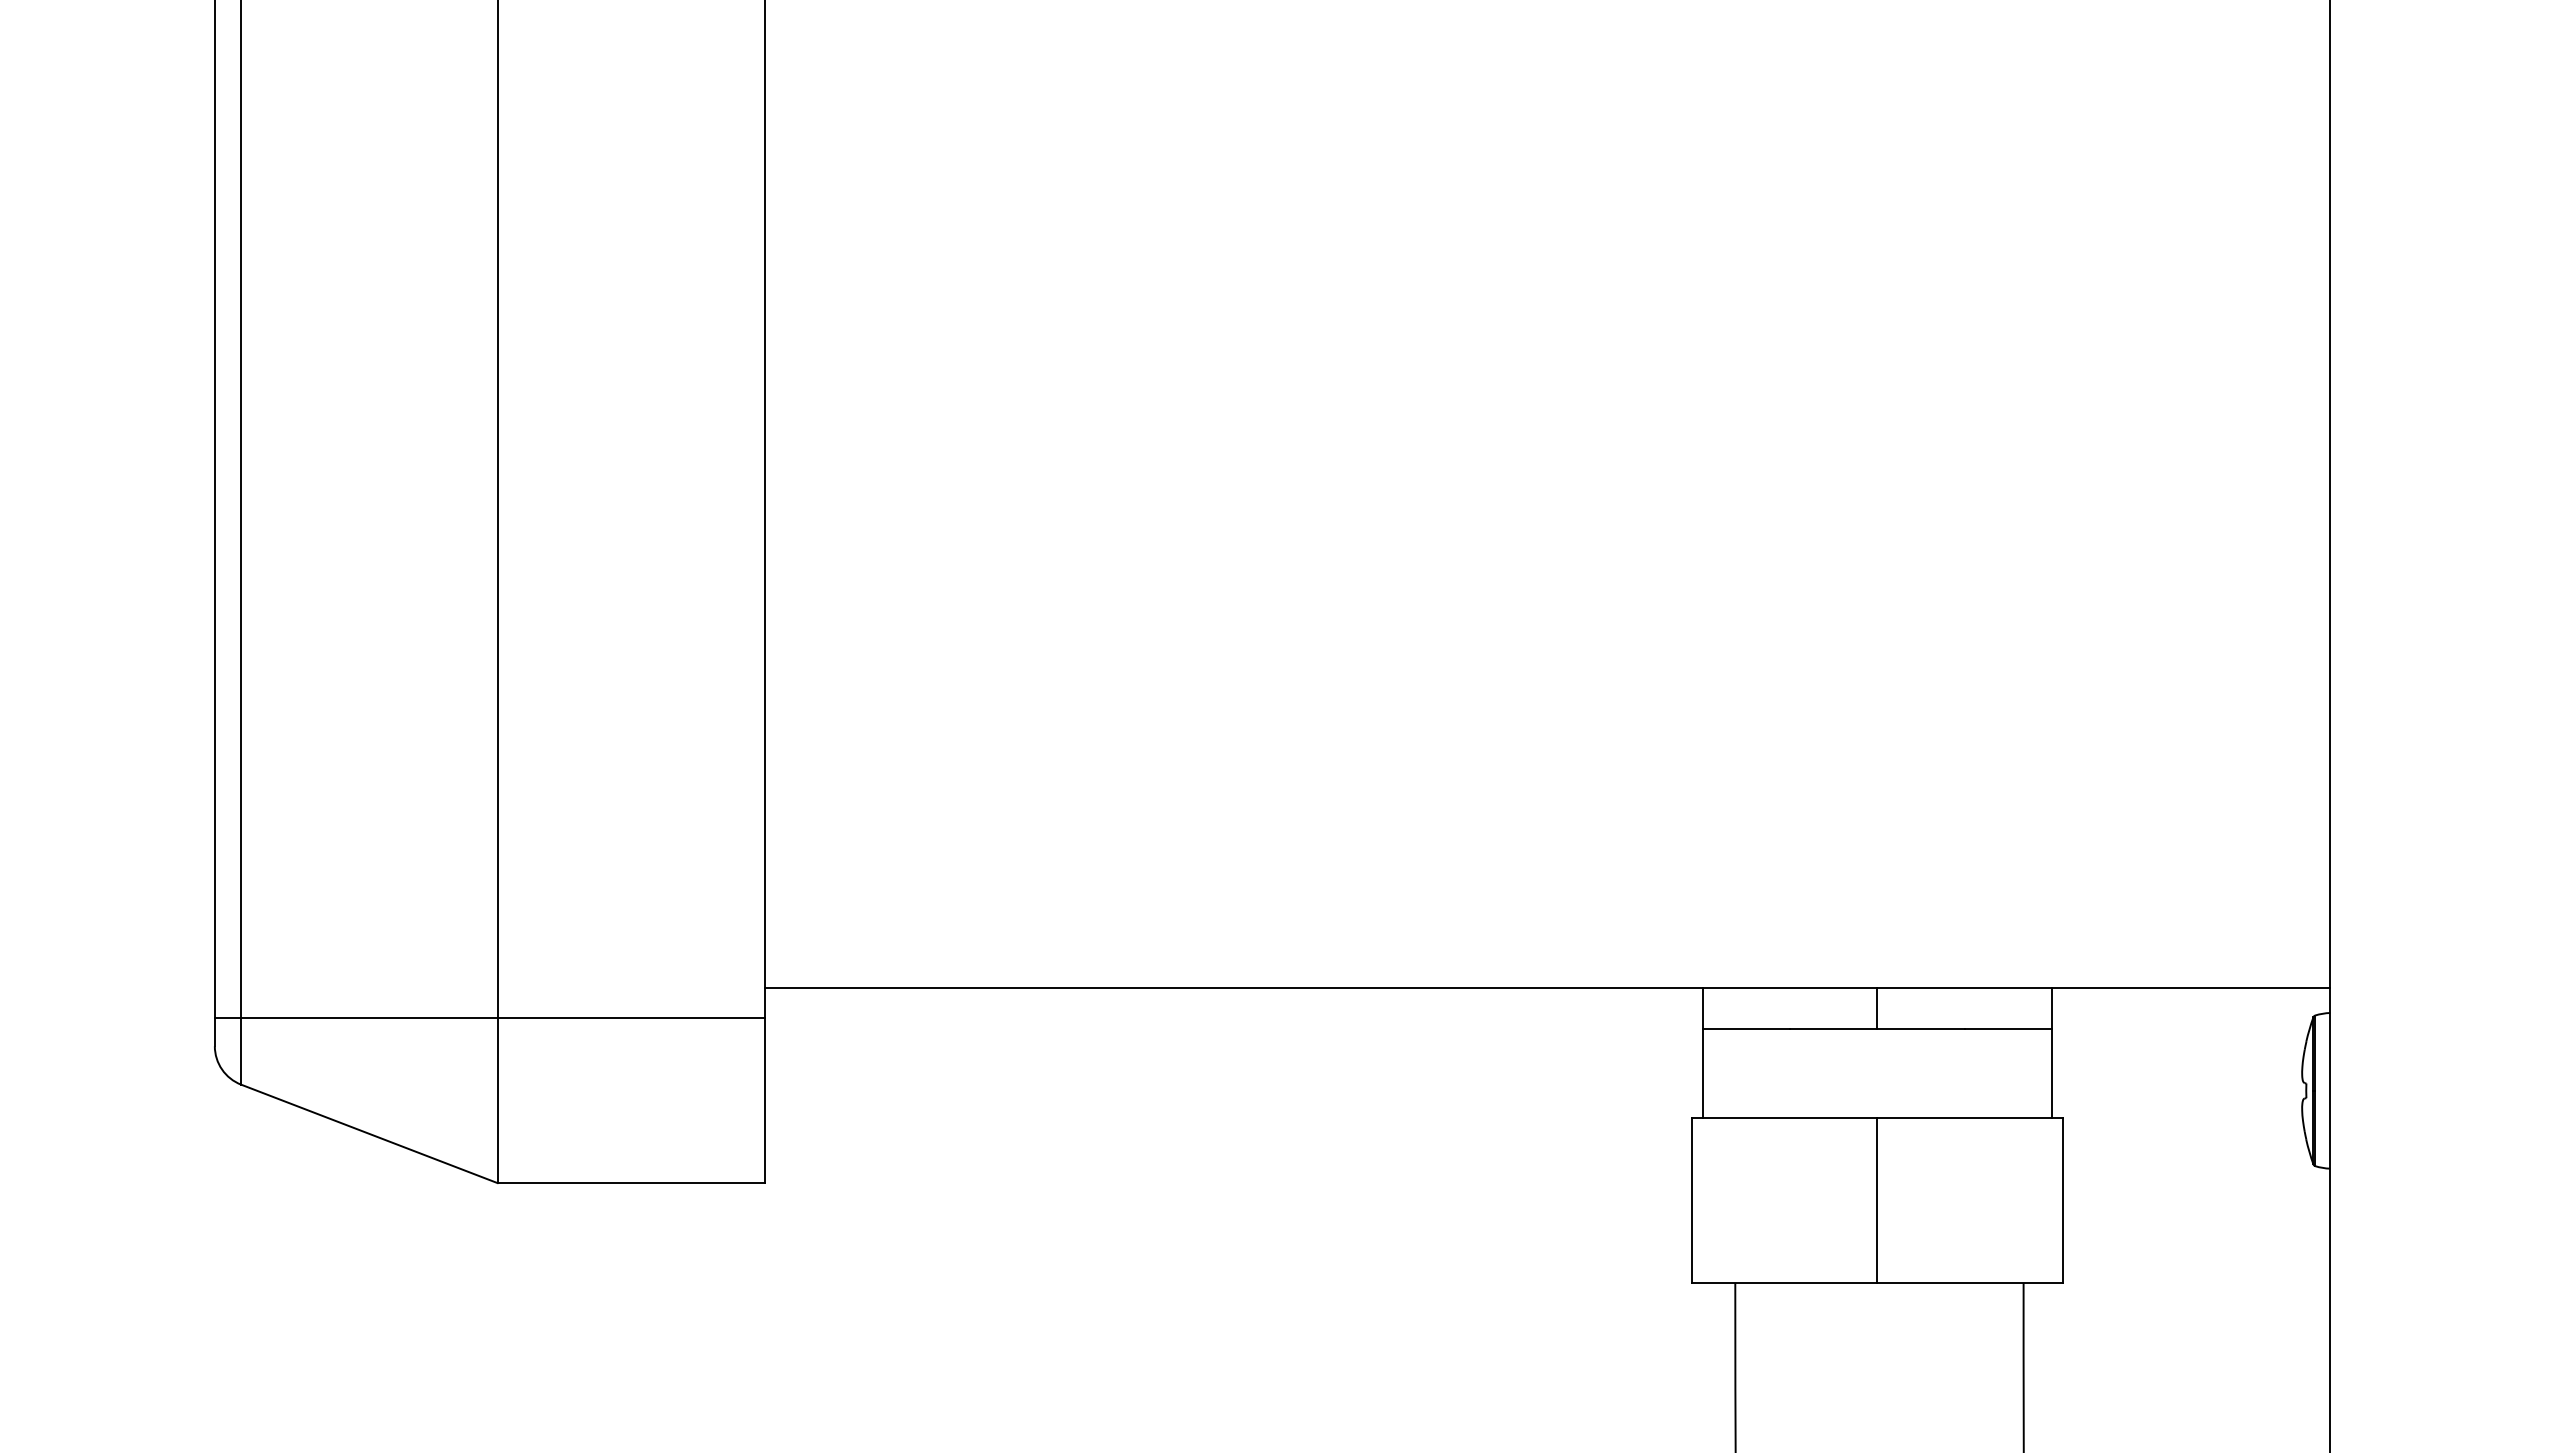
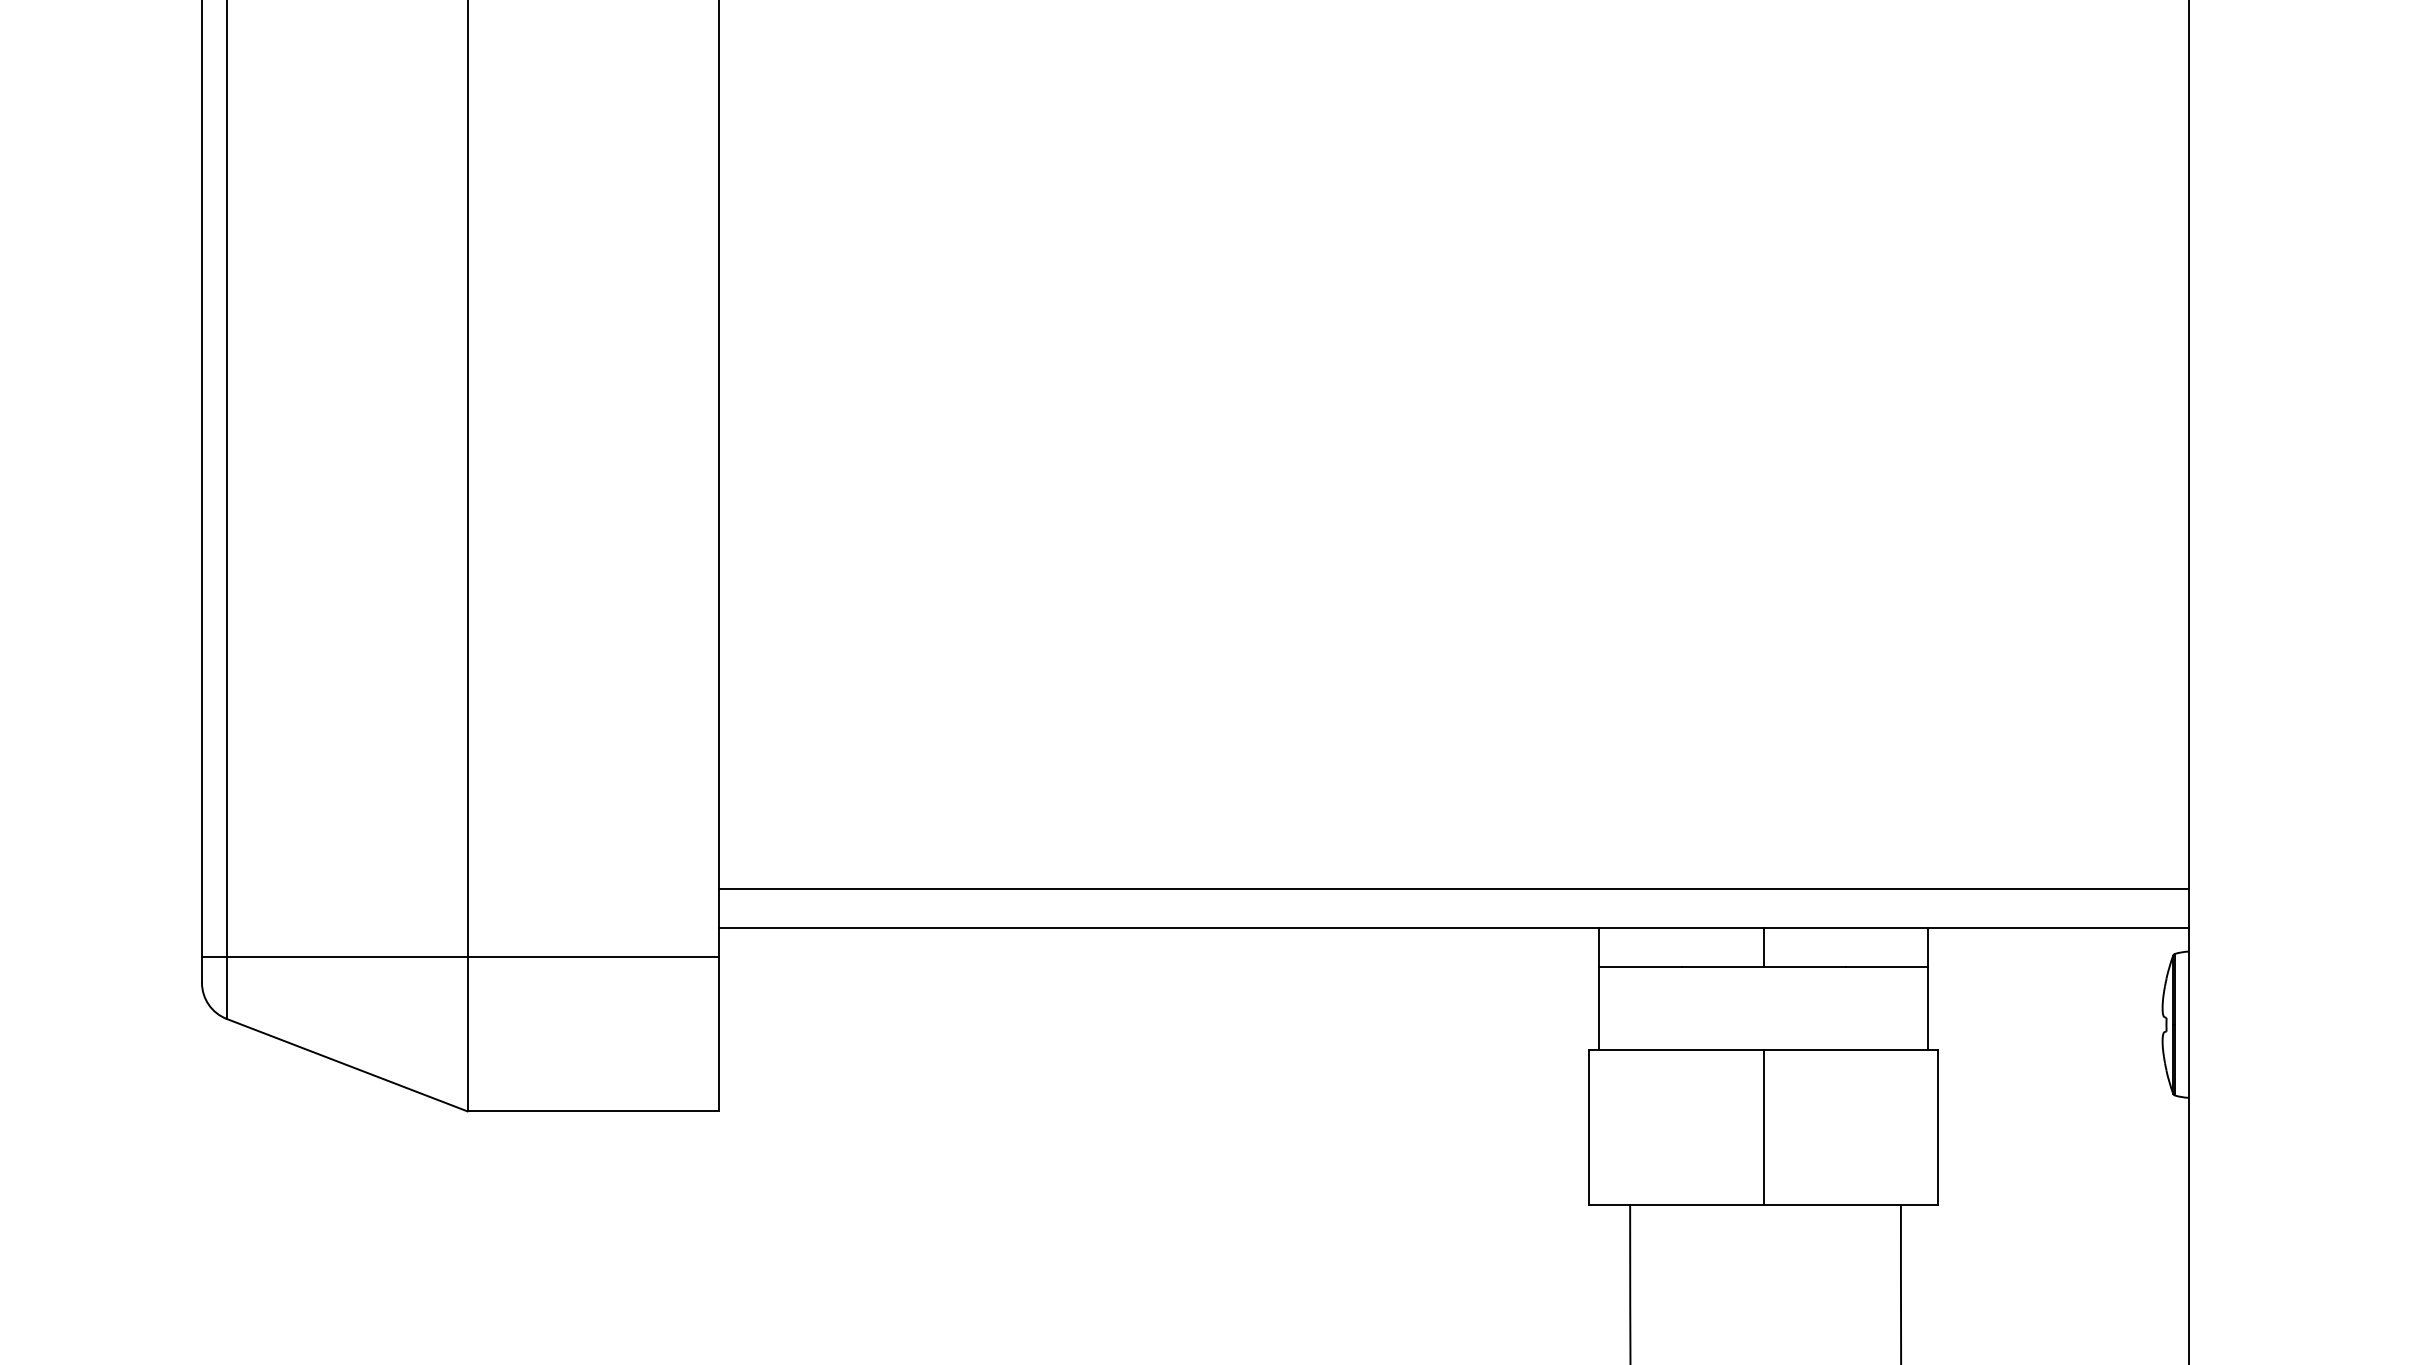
line: (1547, 946) -> (1453, 889), added

